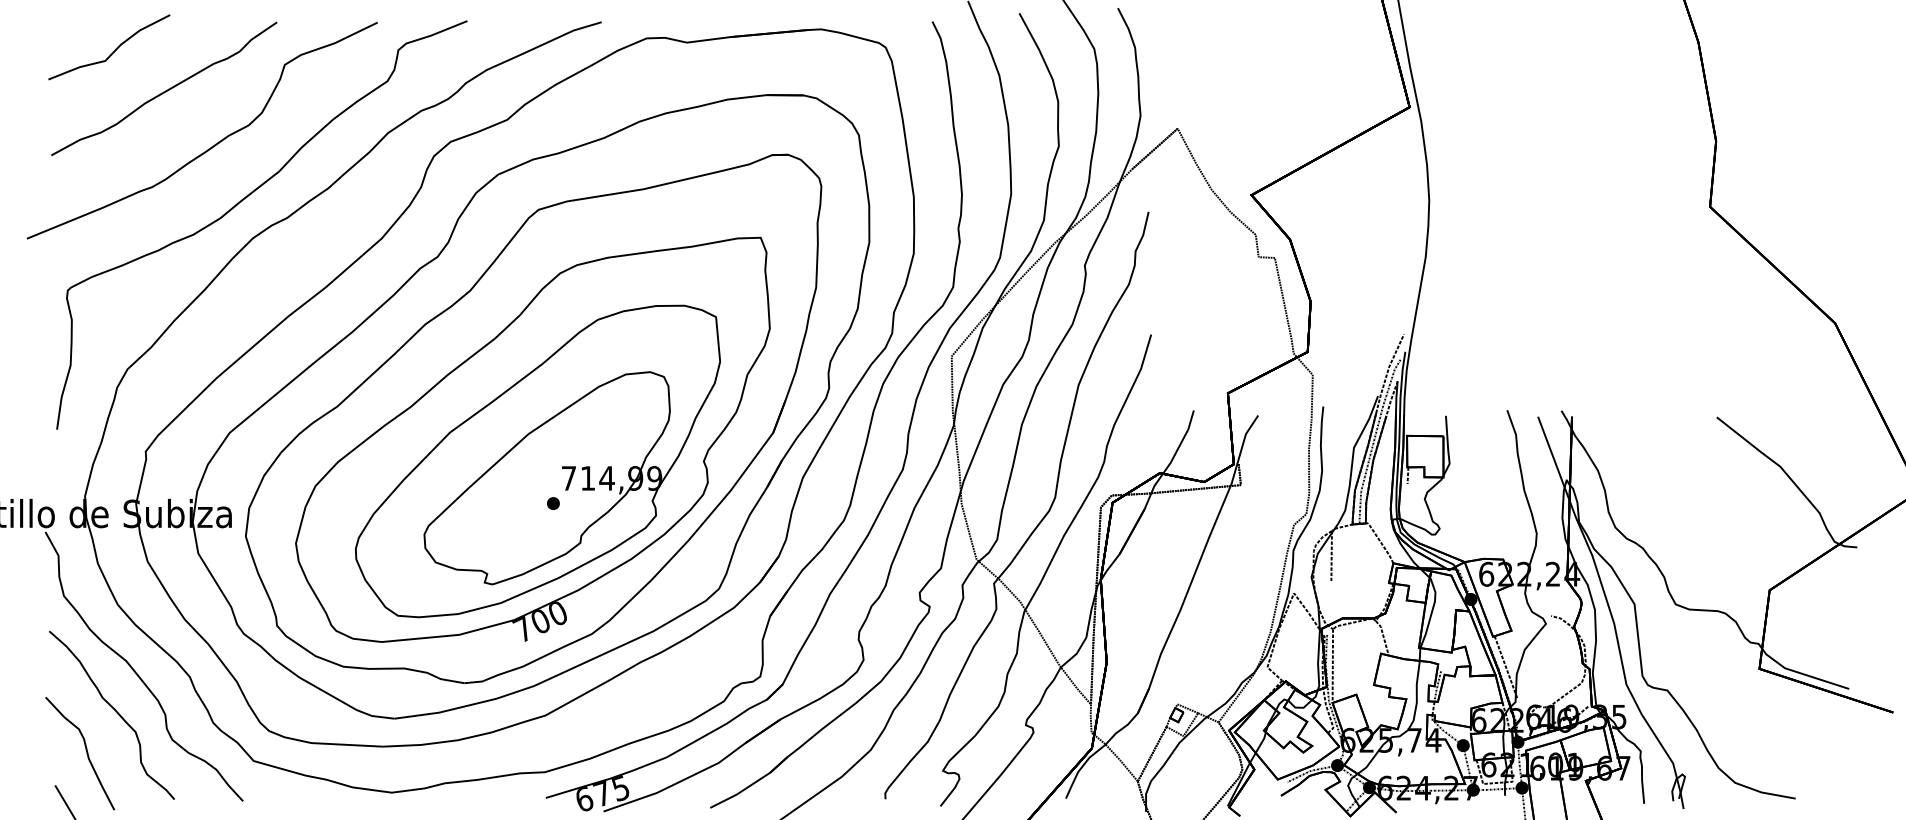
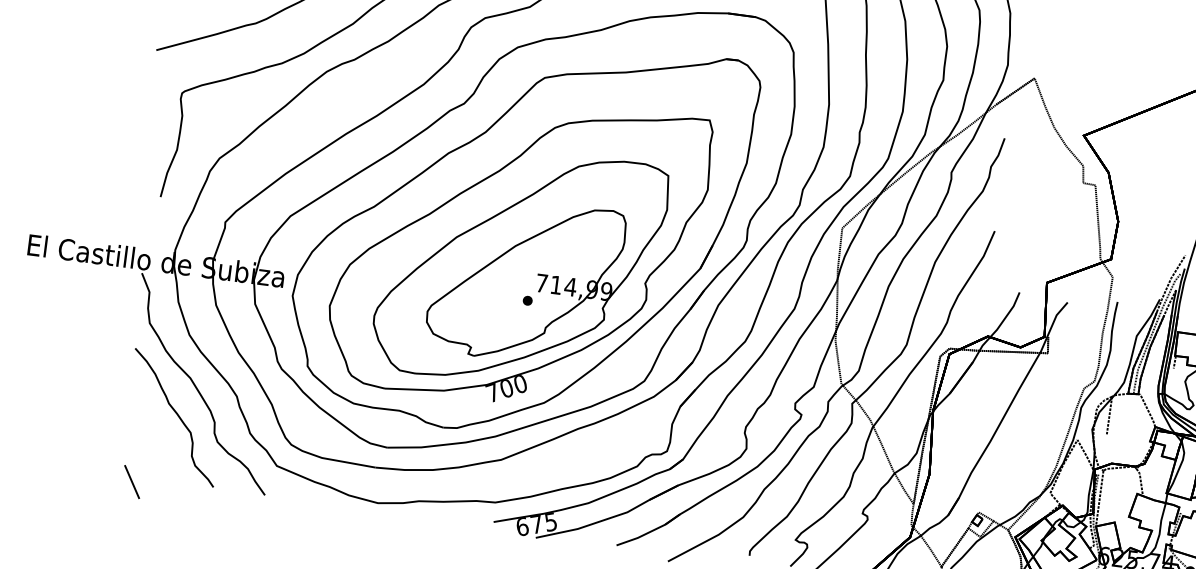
curve: (85, 750) -> (151, 441), removed

